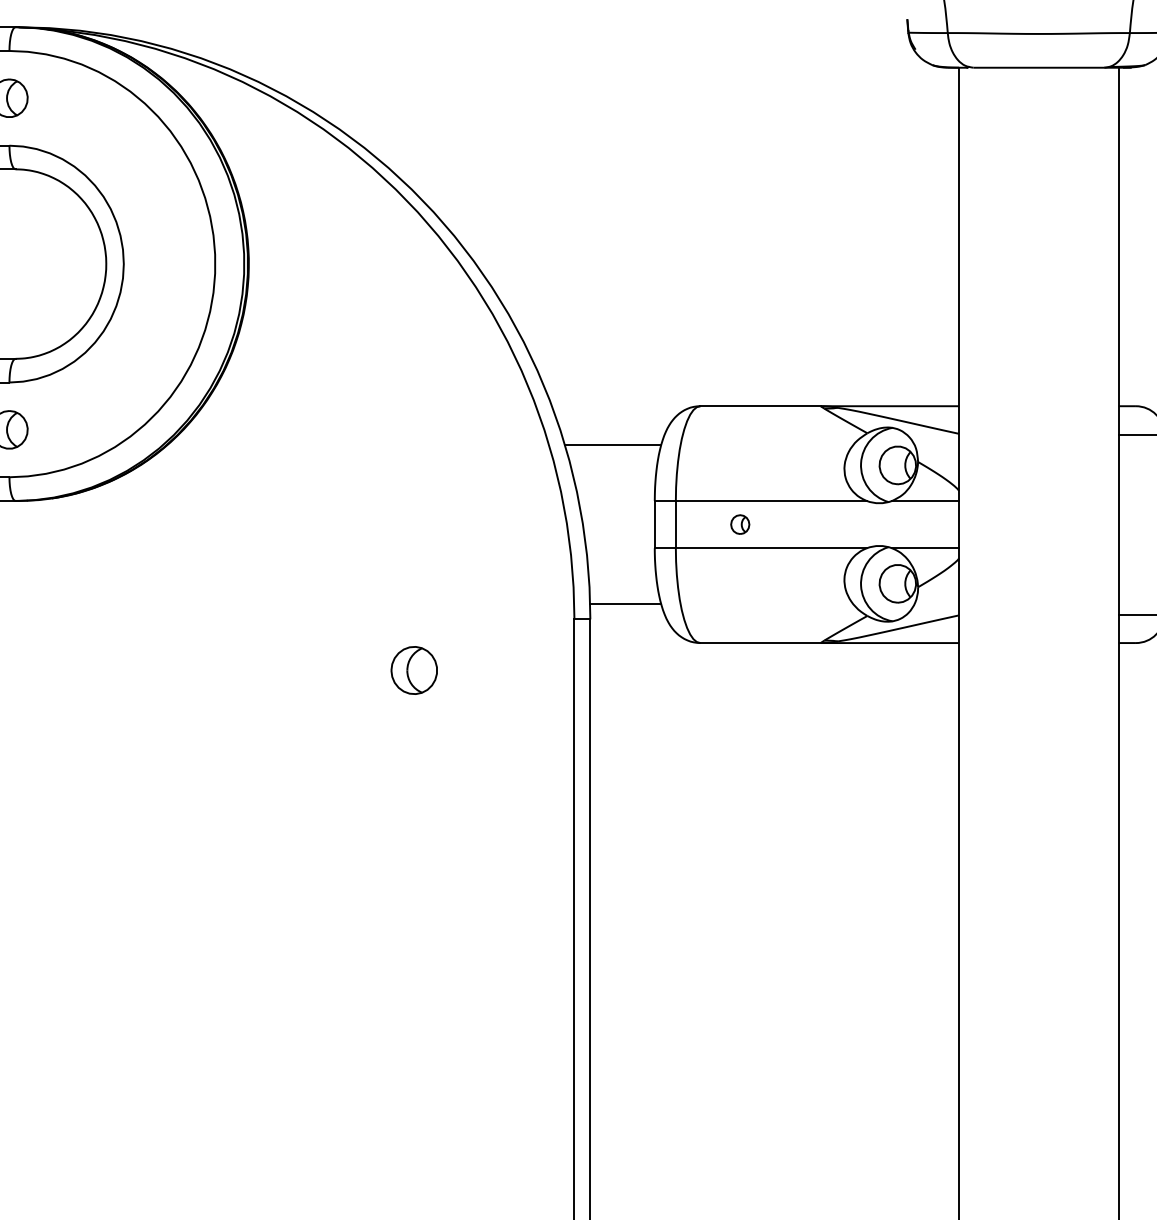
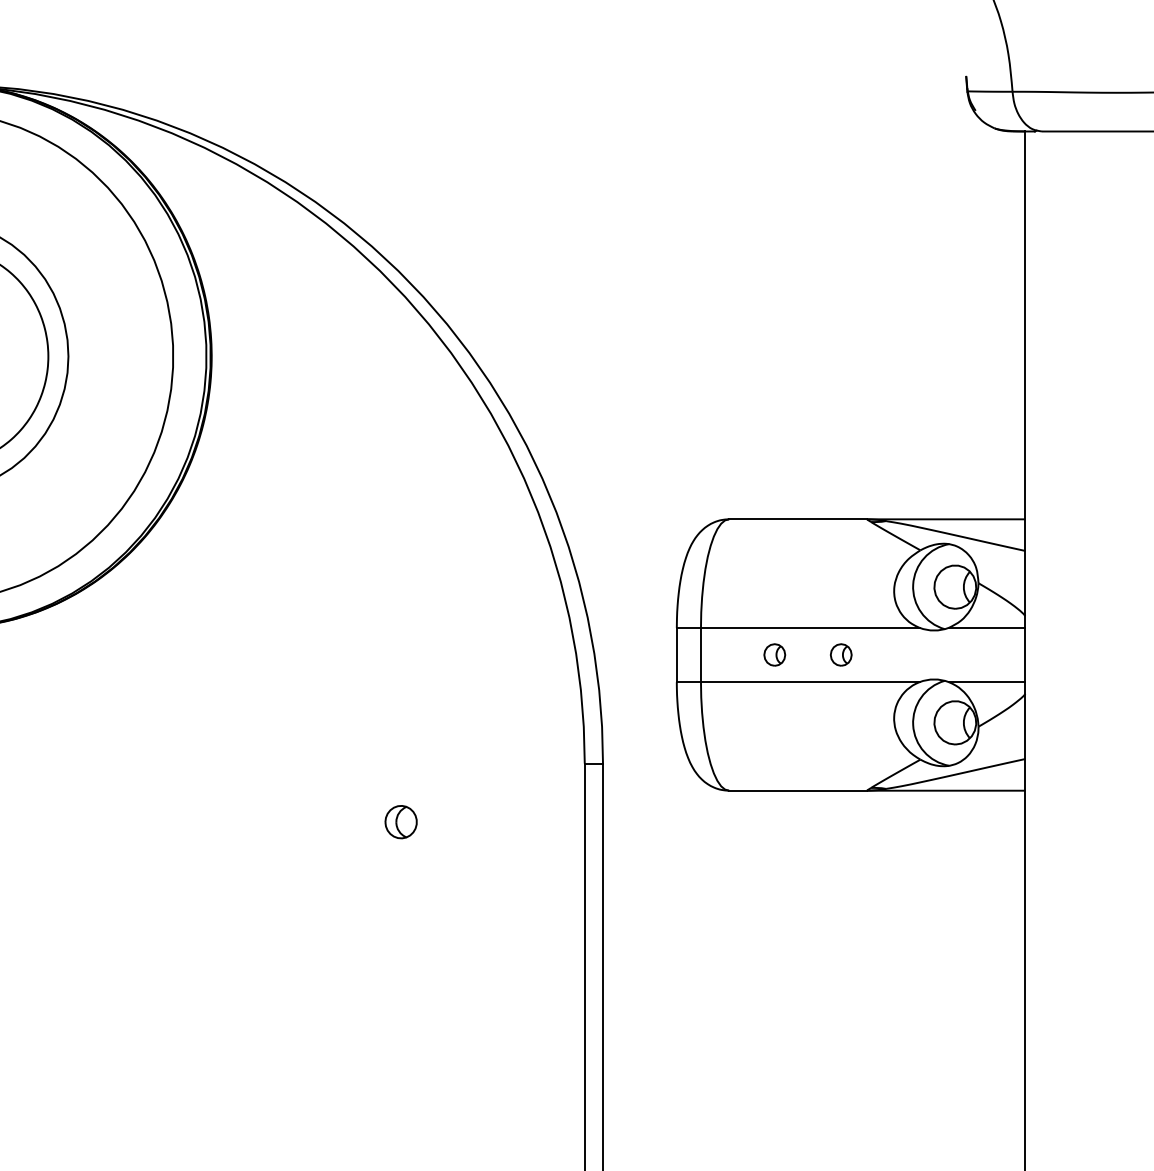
line: (612, 444) -> (628, 563), removed
part: (798, 524) -> (841, 654), added
line: (625, 604) -> (643, 746), removed
part: (413, 670) -> (400, 822), size x0.6

